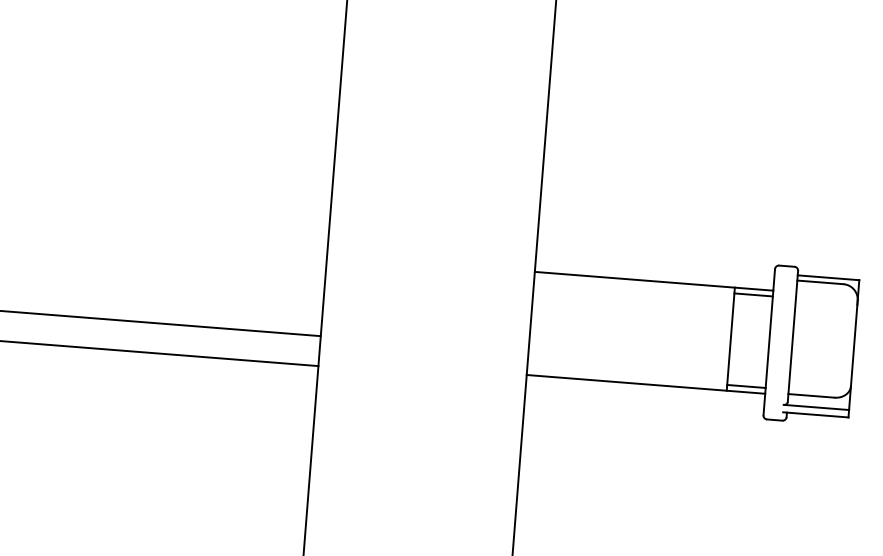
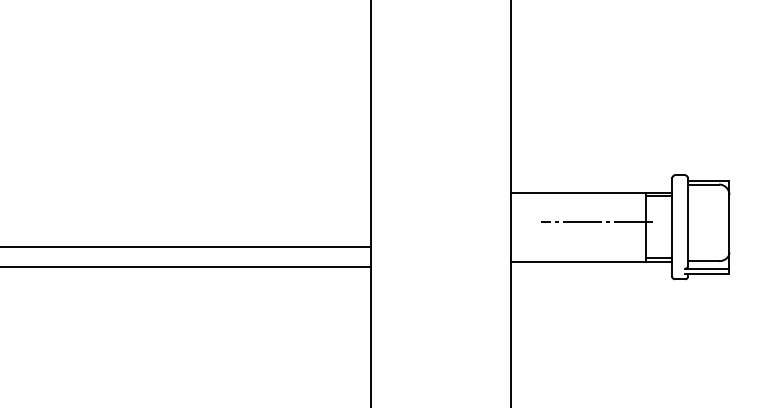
line: (657, 326) -> (596, 222), added

